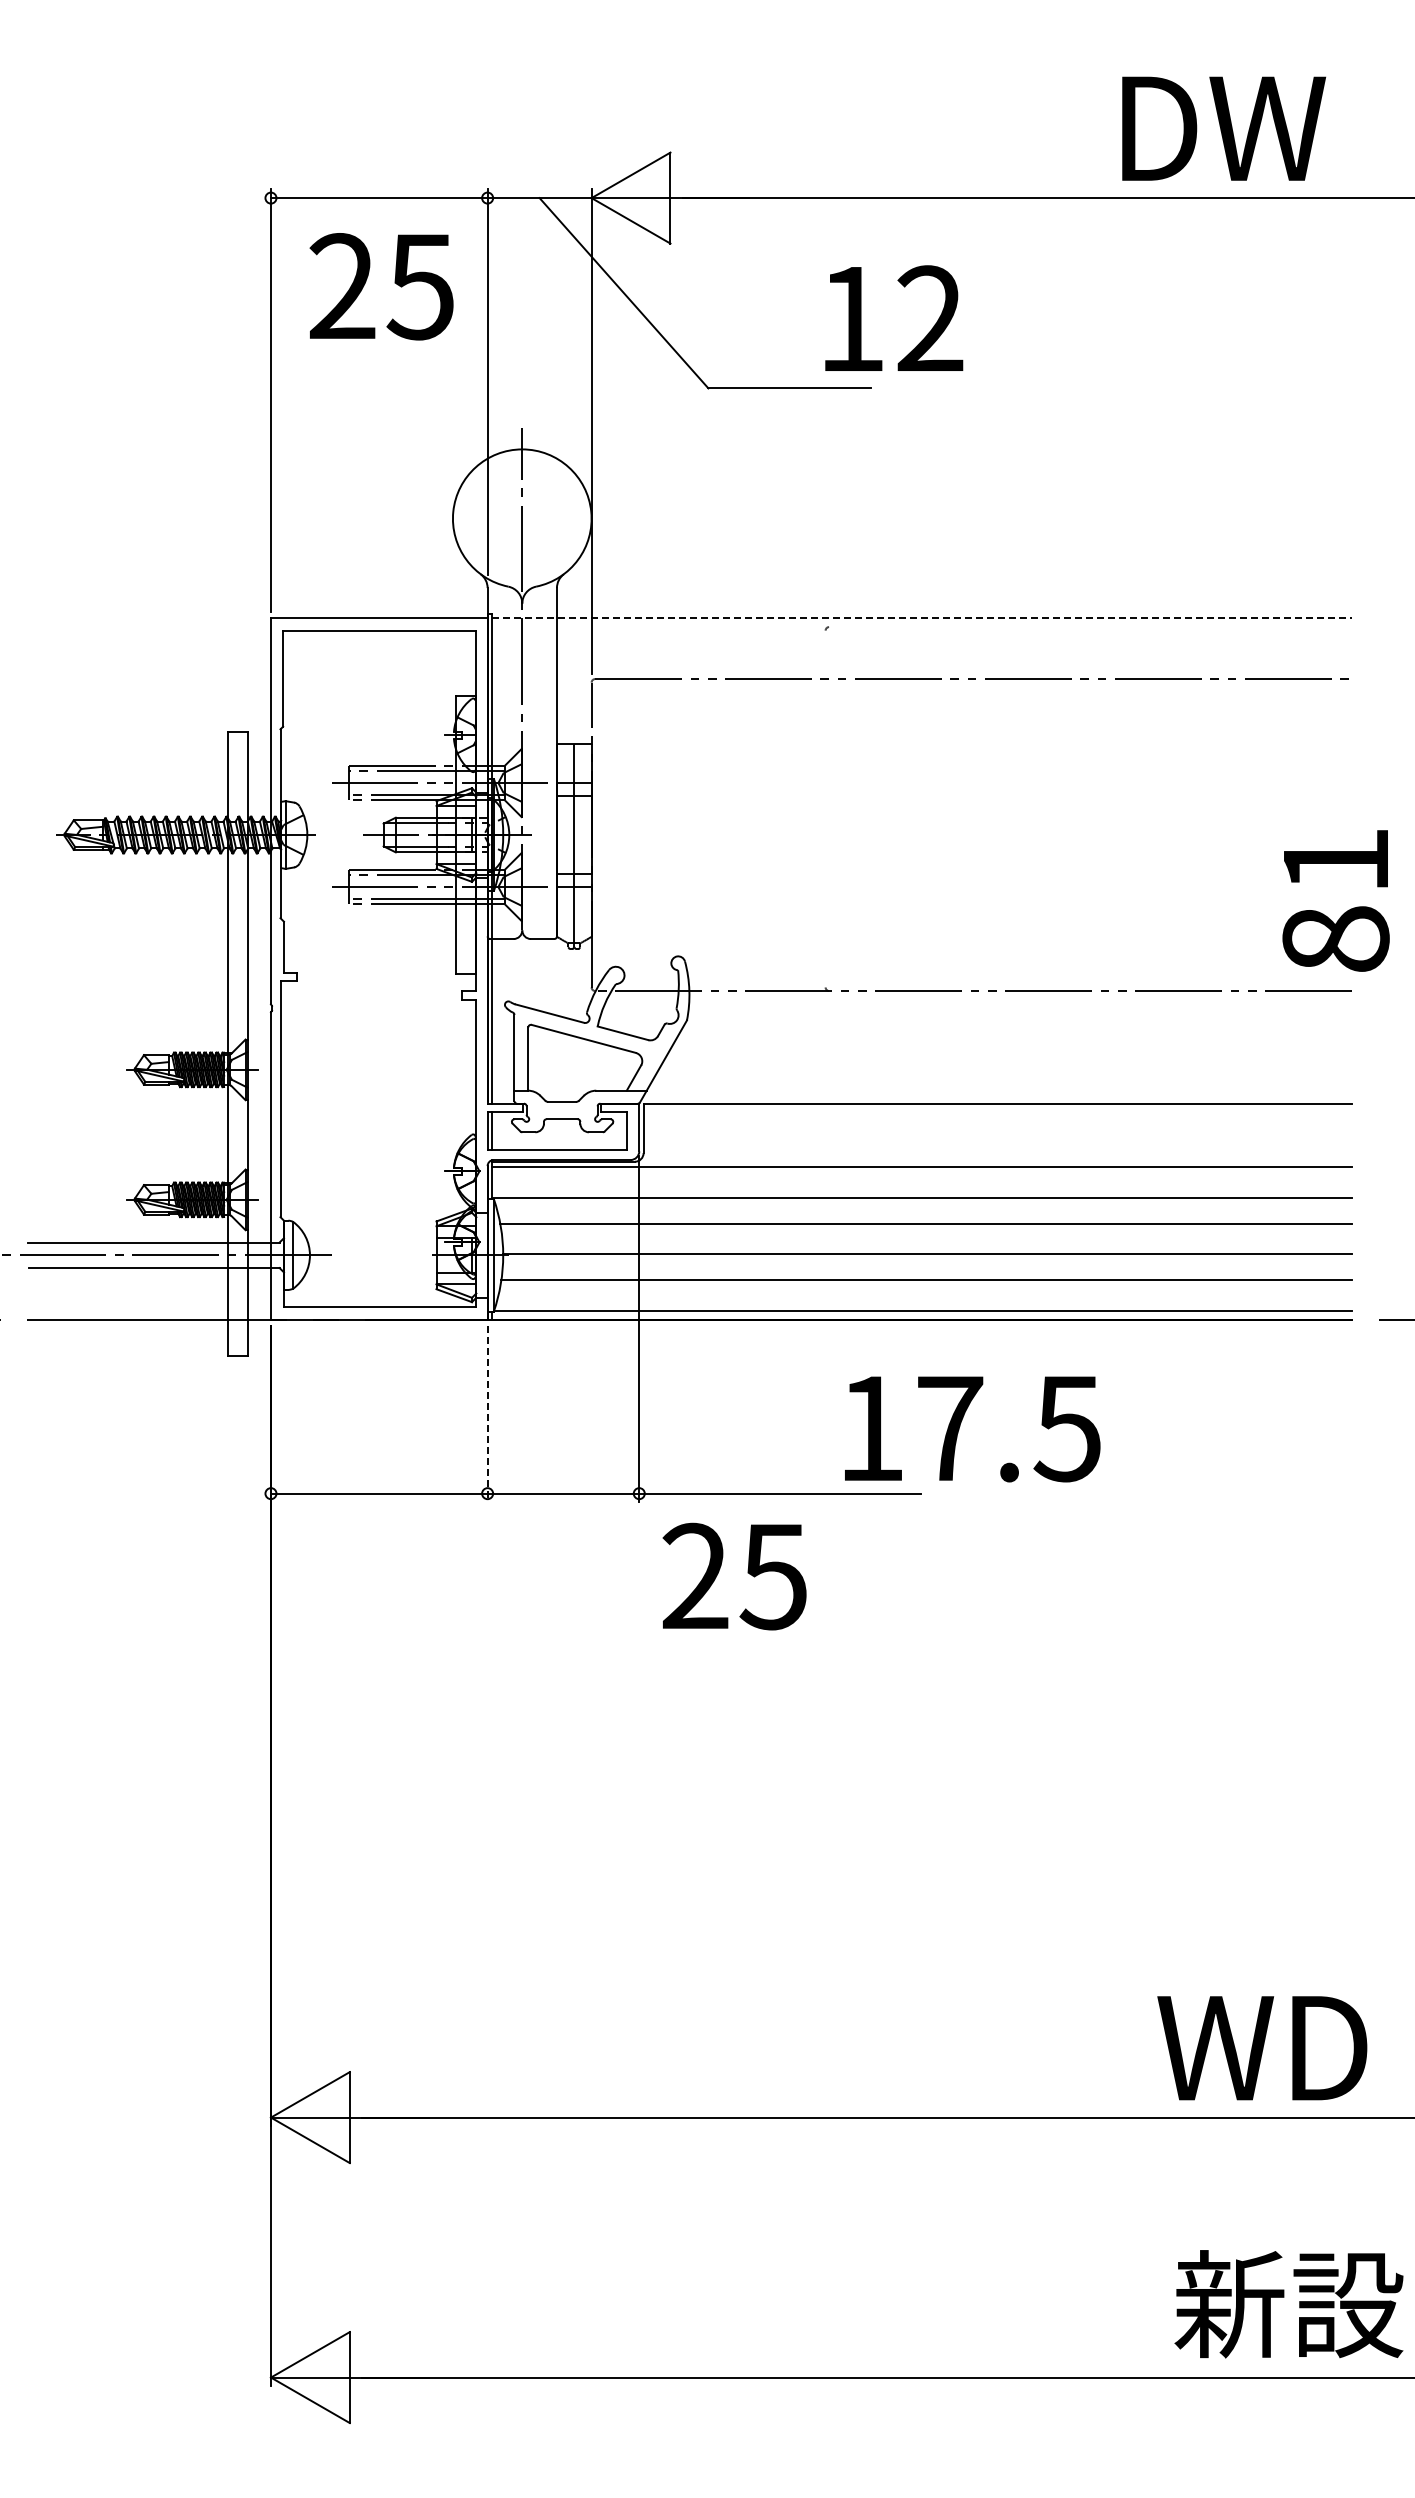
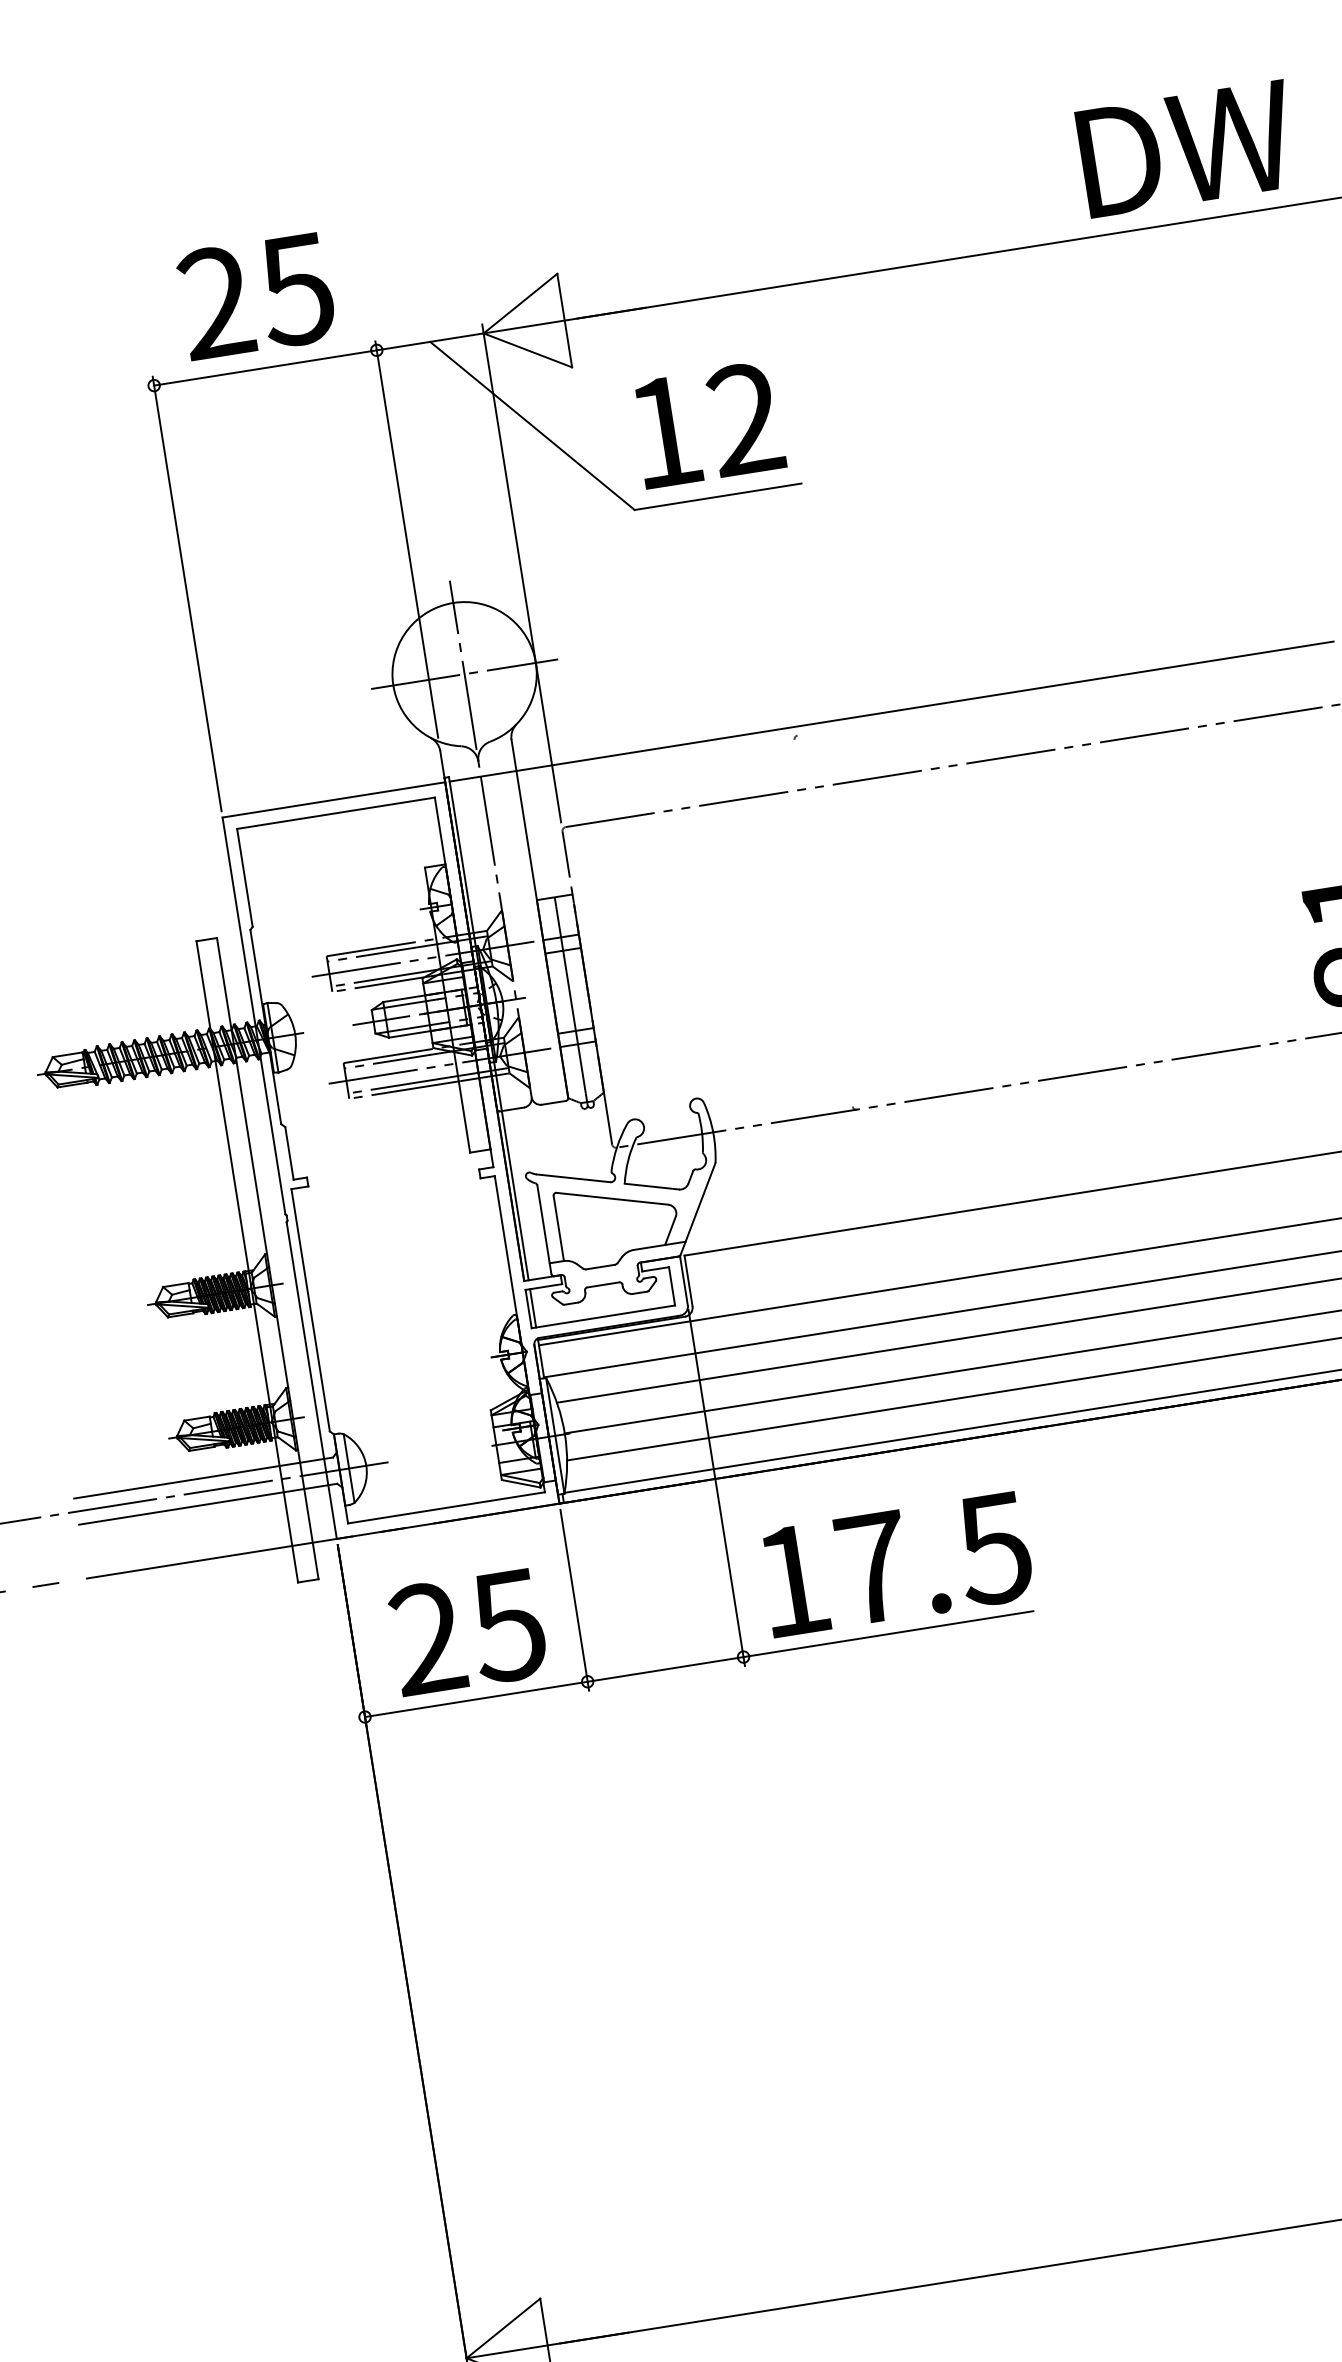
text: (1224, 128) -> (1187, 148), moved
text: (381, 286) -> (256, 296), moved
text: (894, 317) -> (708, 423), moved
line: (522, 518) -> (464, 673), added
line: (922, 618) -> (892, 711), dashed -> solid
line: (487, 1414) -> (574, 1600), dashed -> solid
text: (972, 1429) -> (896, 1565), moved
text: (734, 1576) -> (468, 1632), moved

